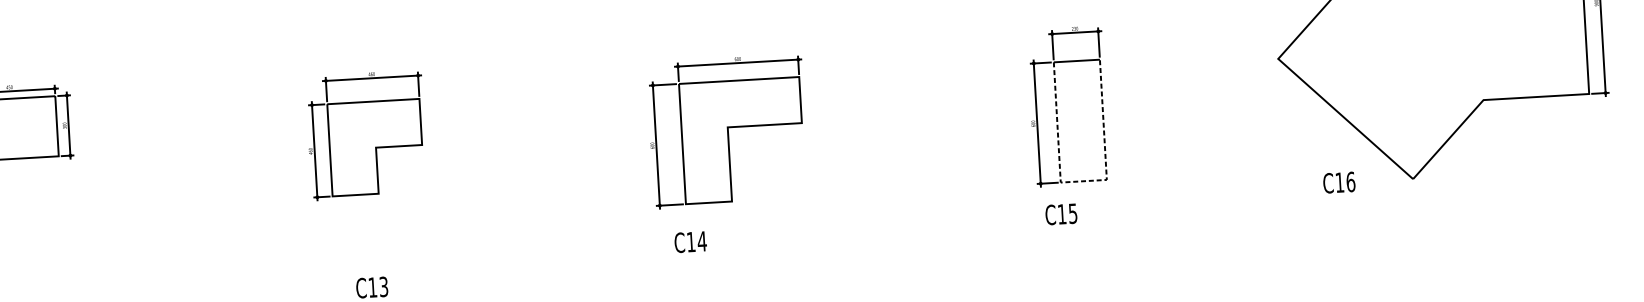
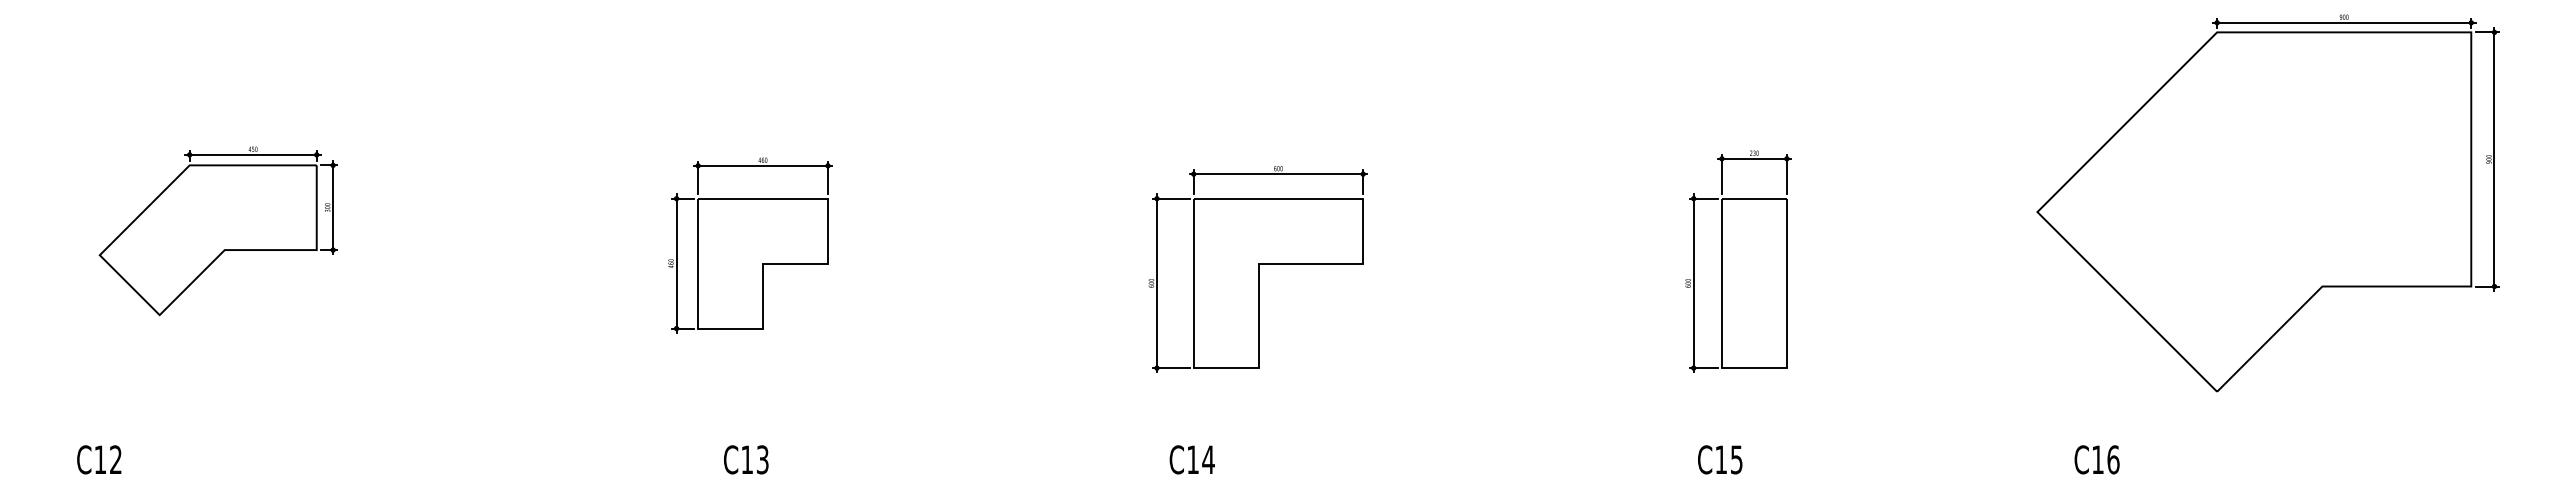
line: (1083, 181) -> (1754, 368), dashed -> solid
text: (1338, 182) -> (2096, 459), moved
text: (1061, 214) -> (1720, 459), moved
text: (690, 241) -> (1191, 459), moved

